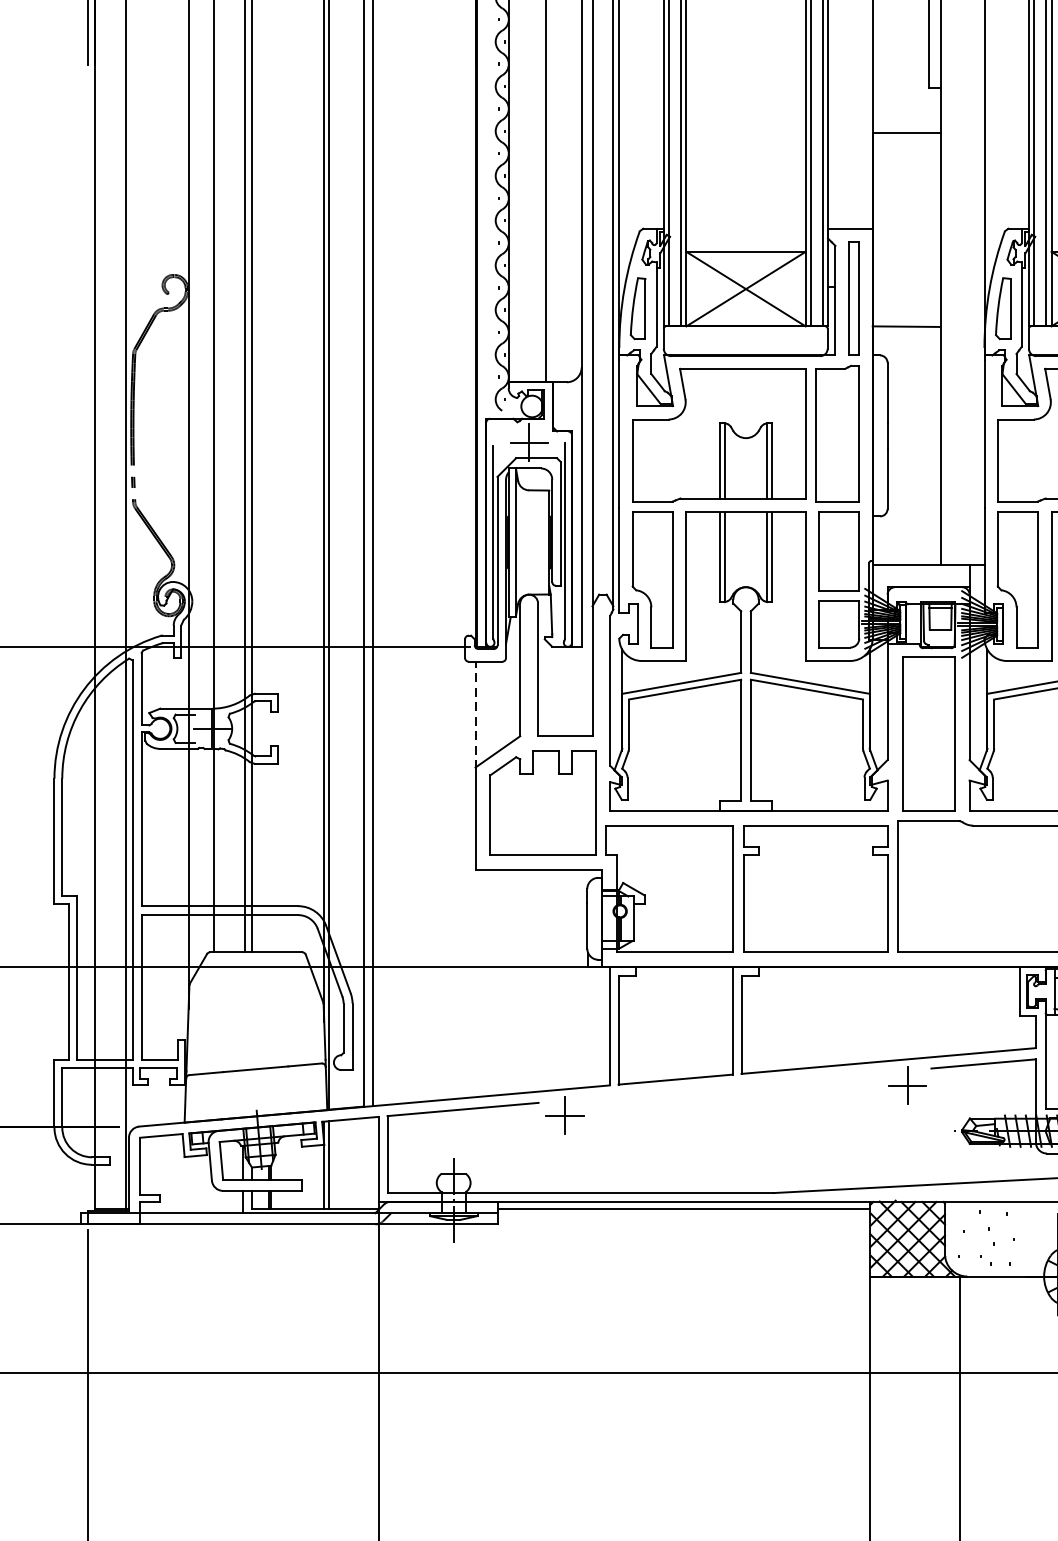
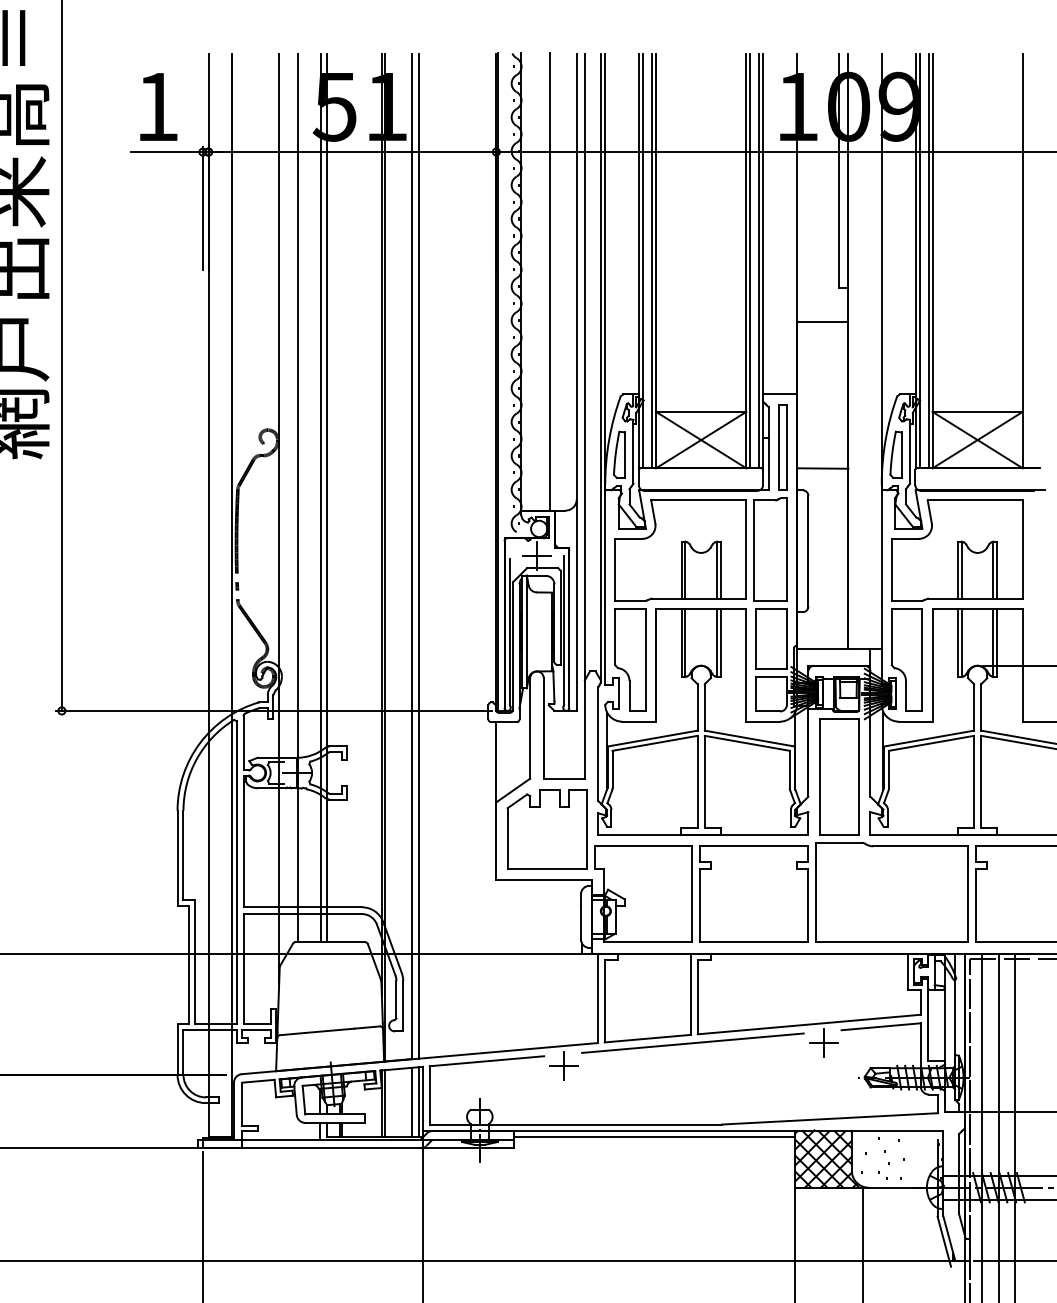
line: (475, 716) -> (496, 763), dashed -> solid
line: (734, 1084) -> (692, 1042), added
line: (363, 1162) -> (411, 1101), added
line: (372, 1162) -> (418, 1101), added

